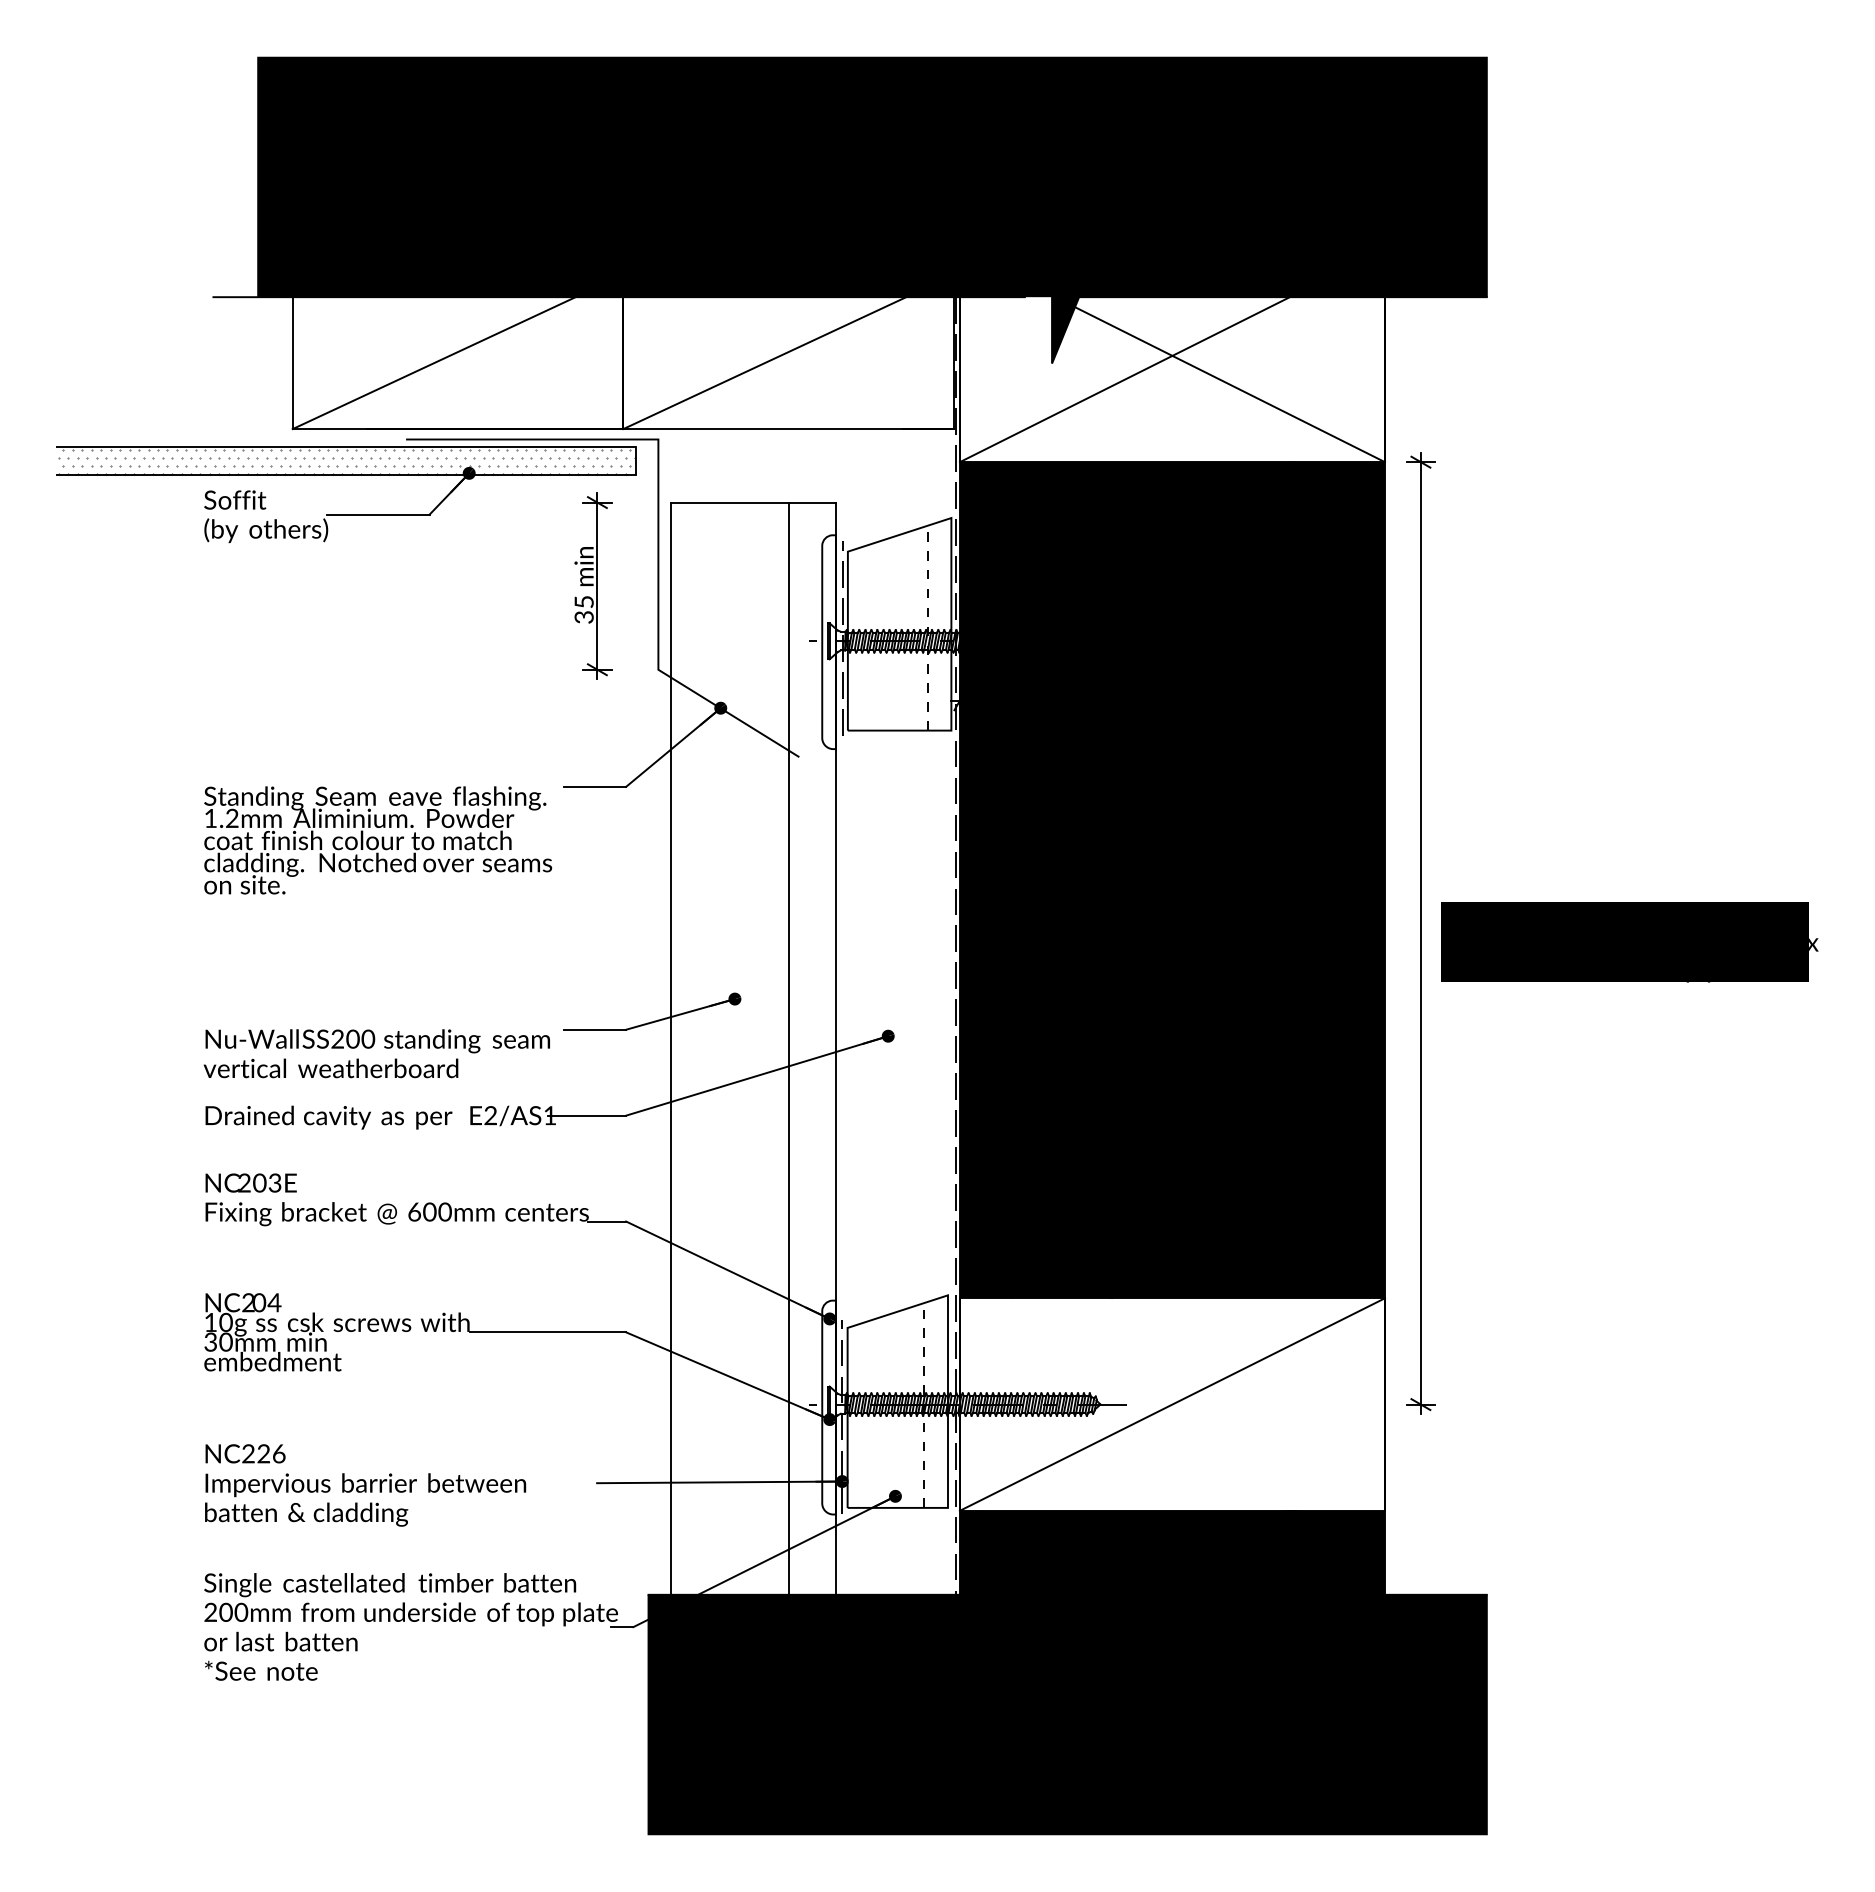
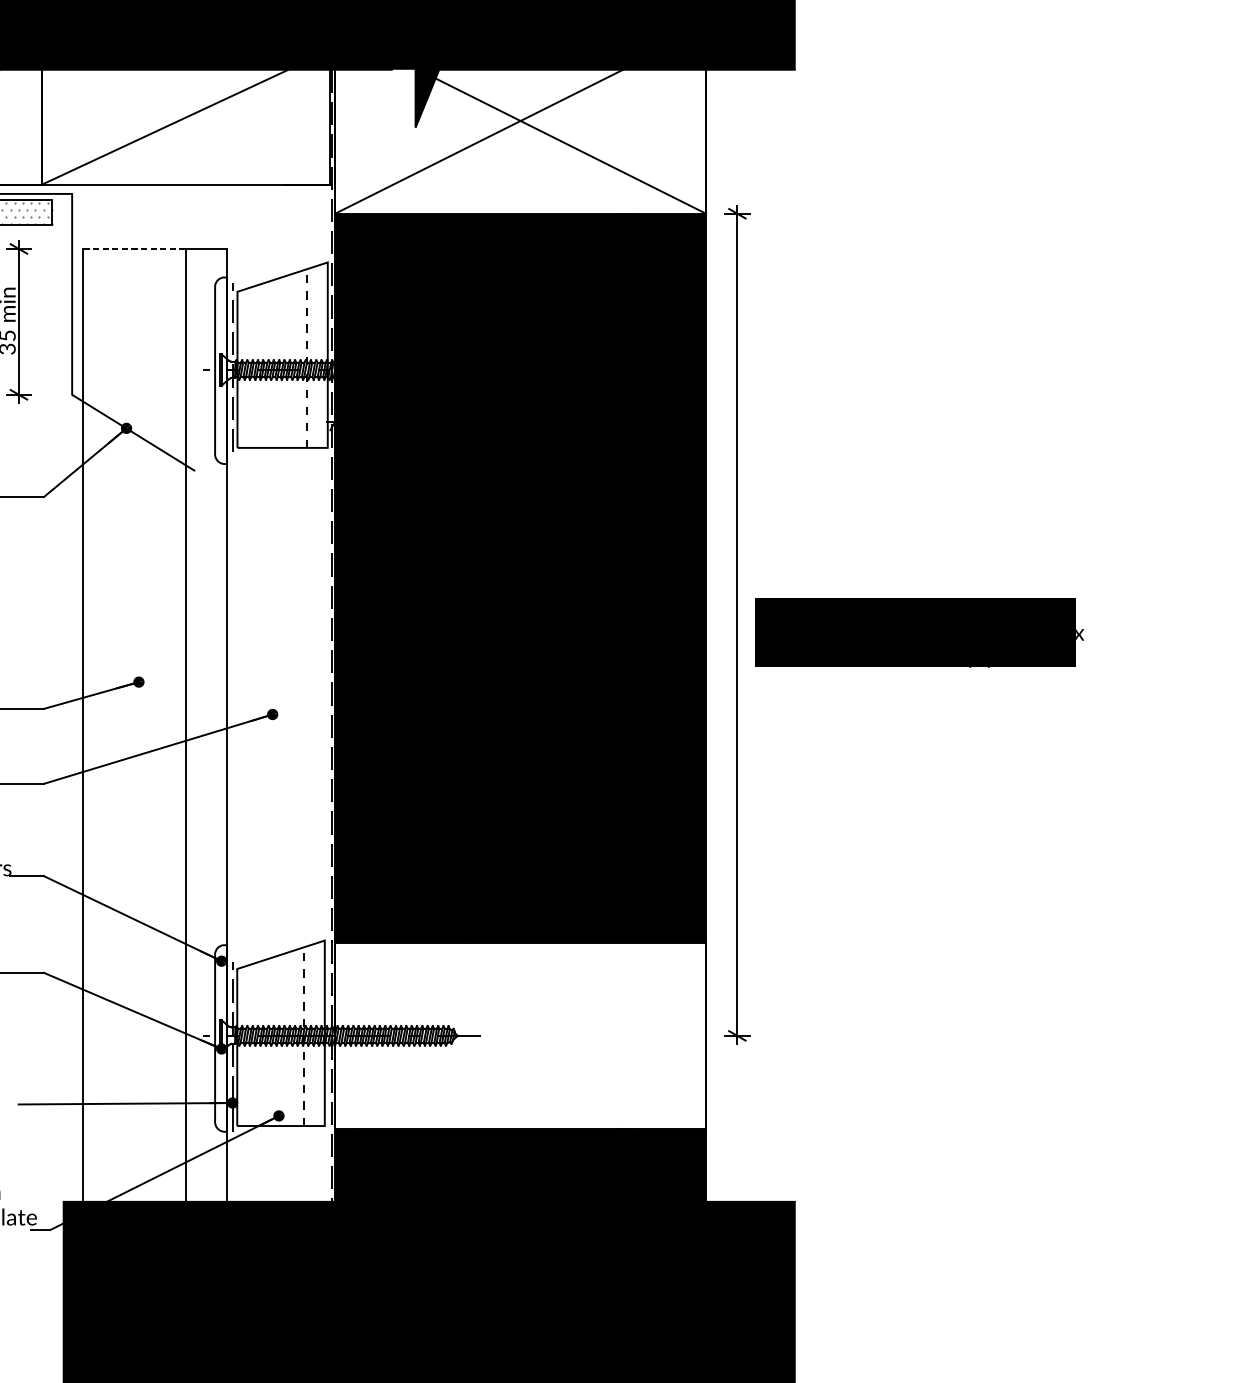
line: (730, 502) -> (135, 248), solid -> dashed
line: (1172, 1404) -> (520, 1035), removed

